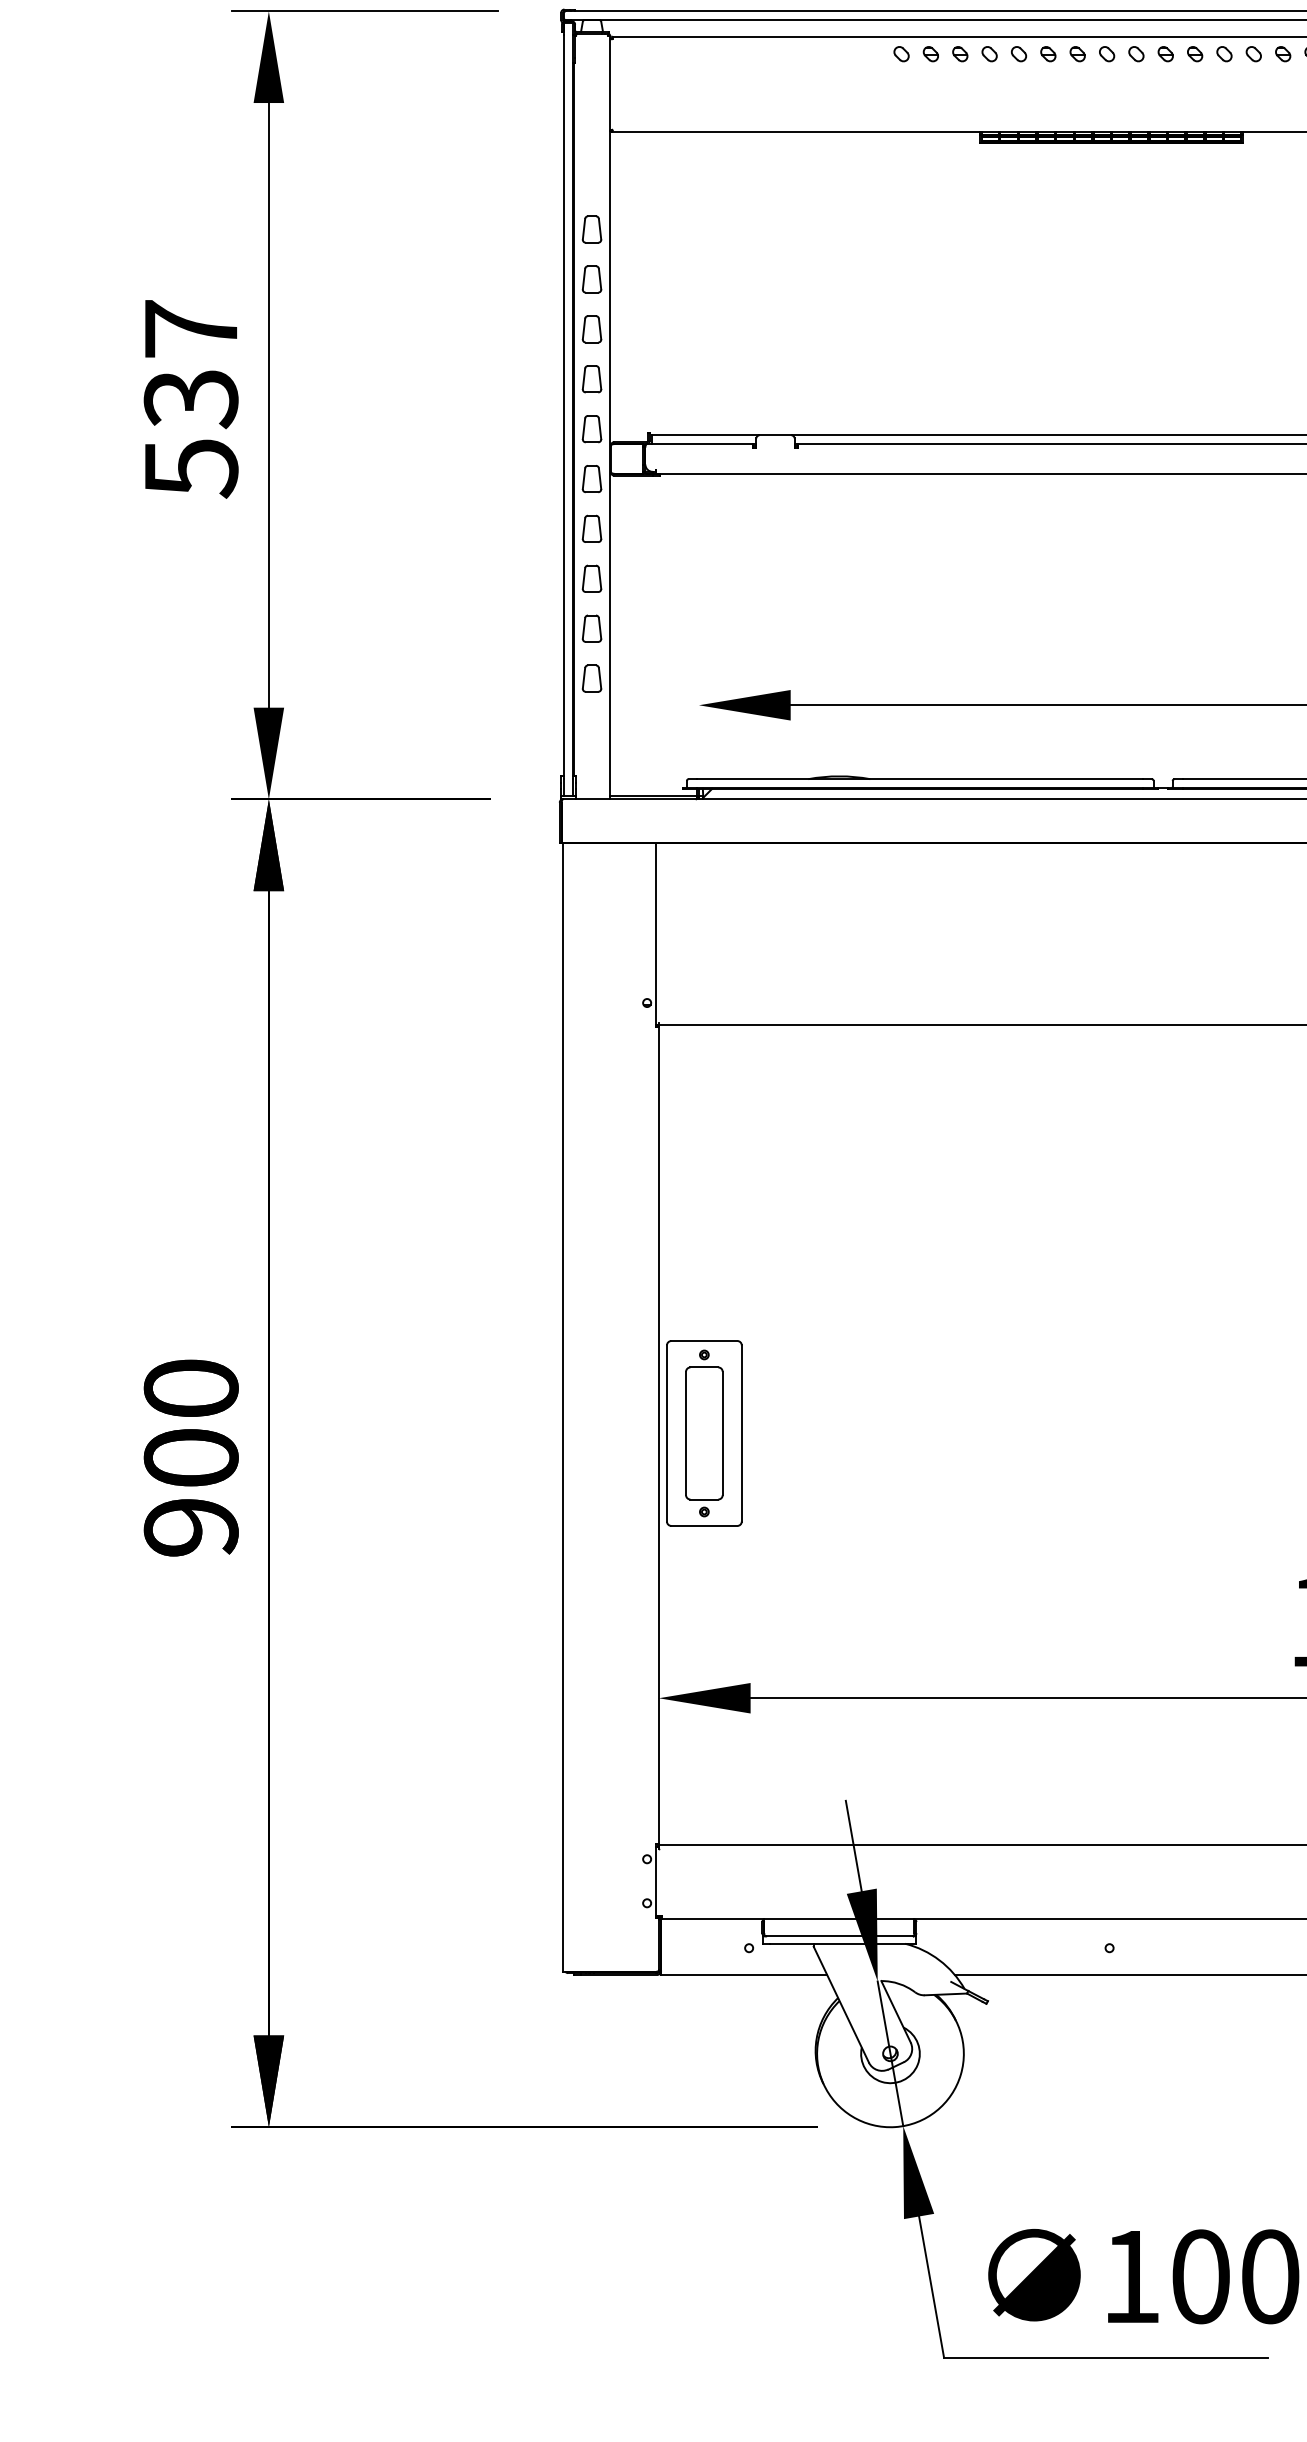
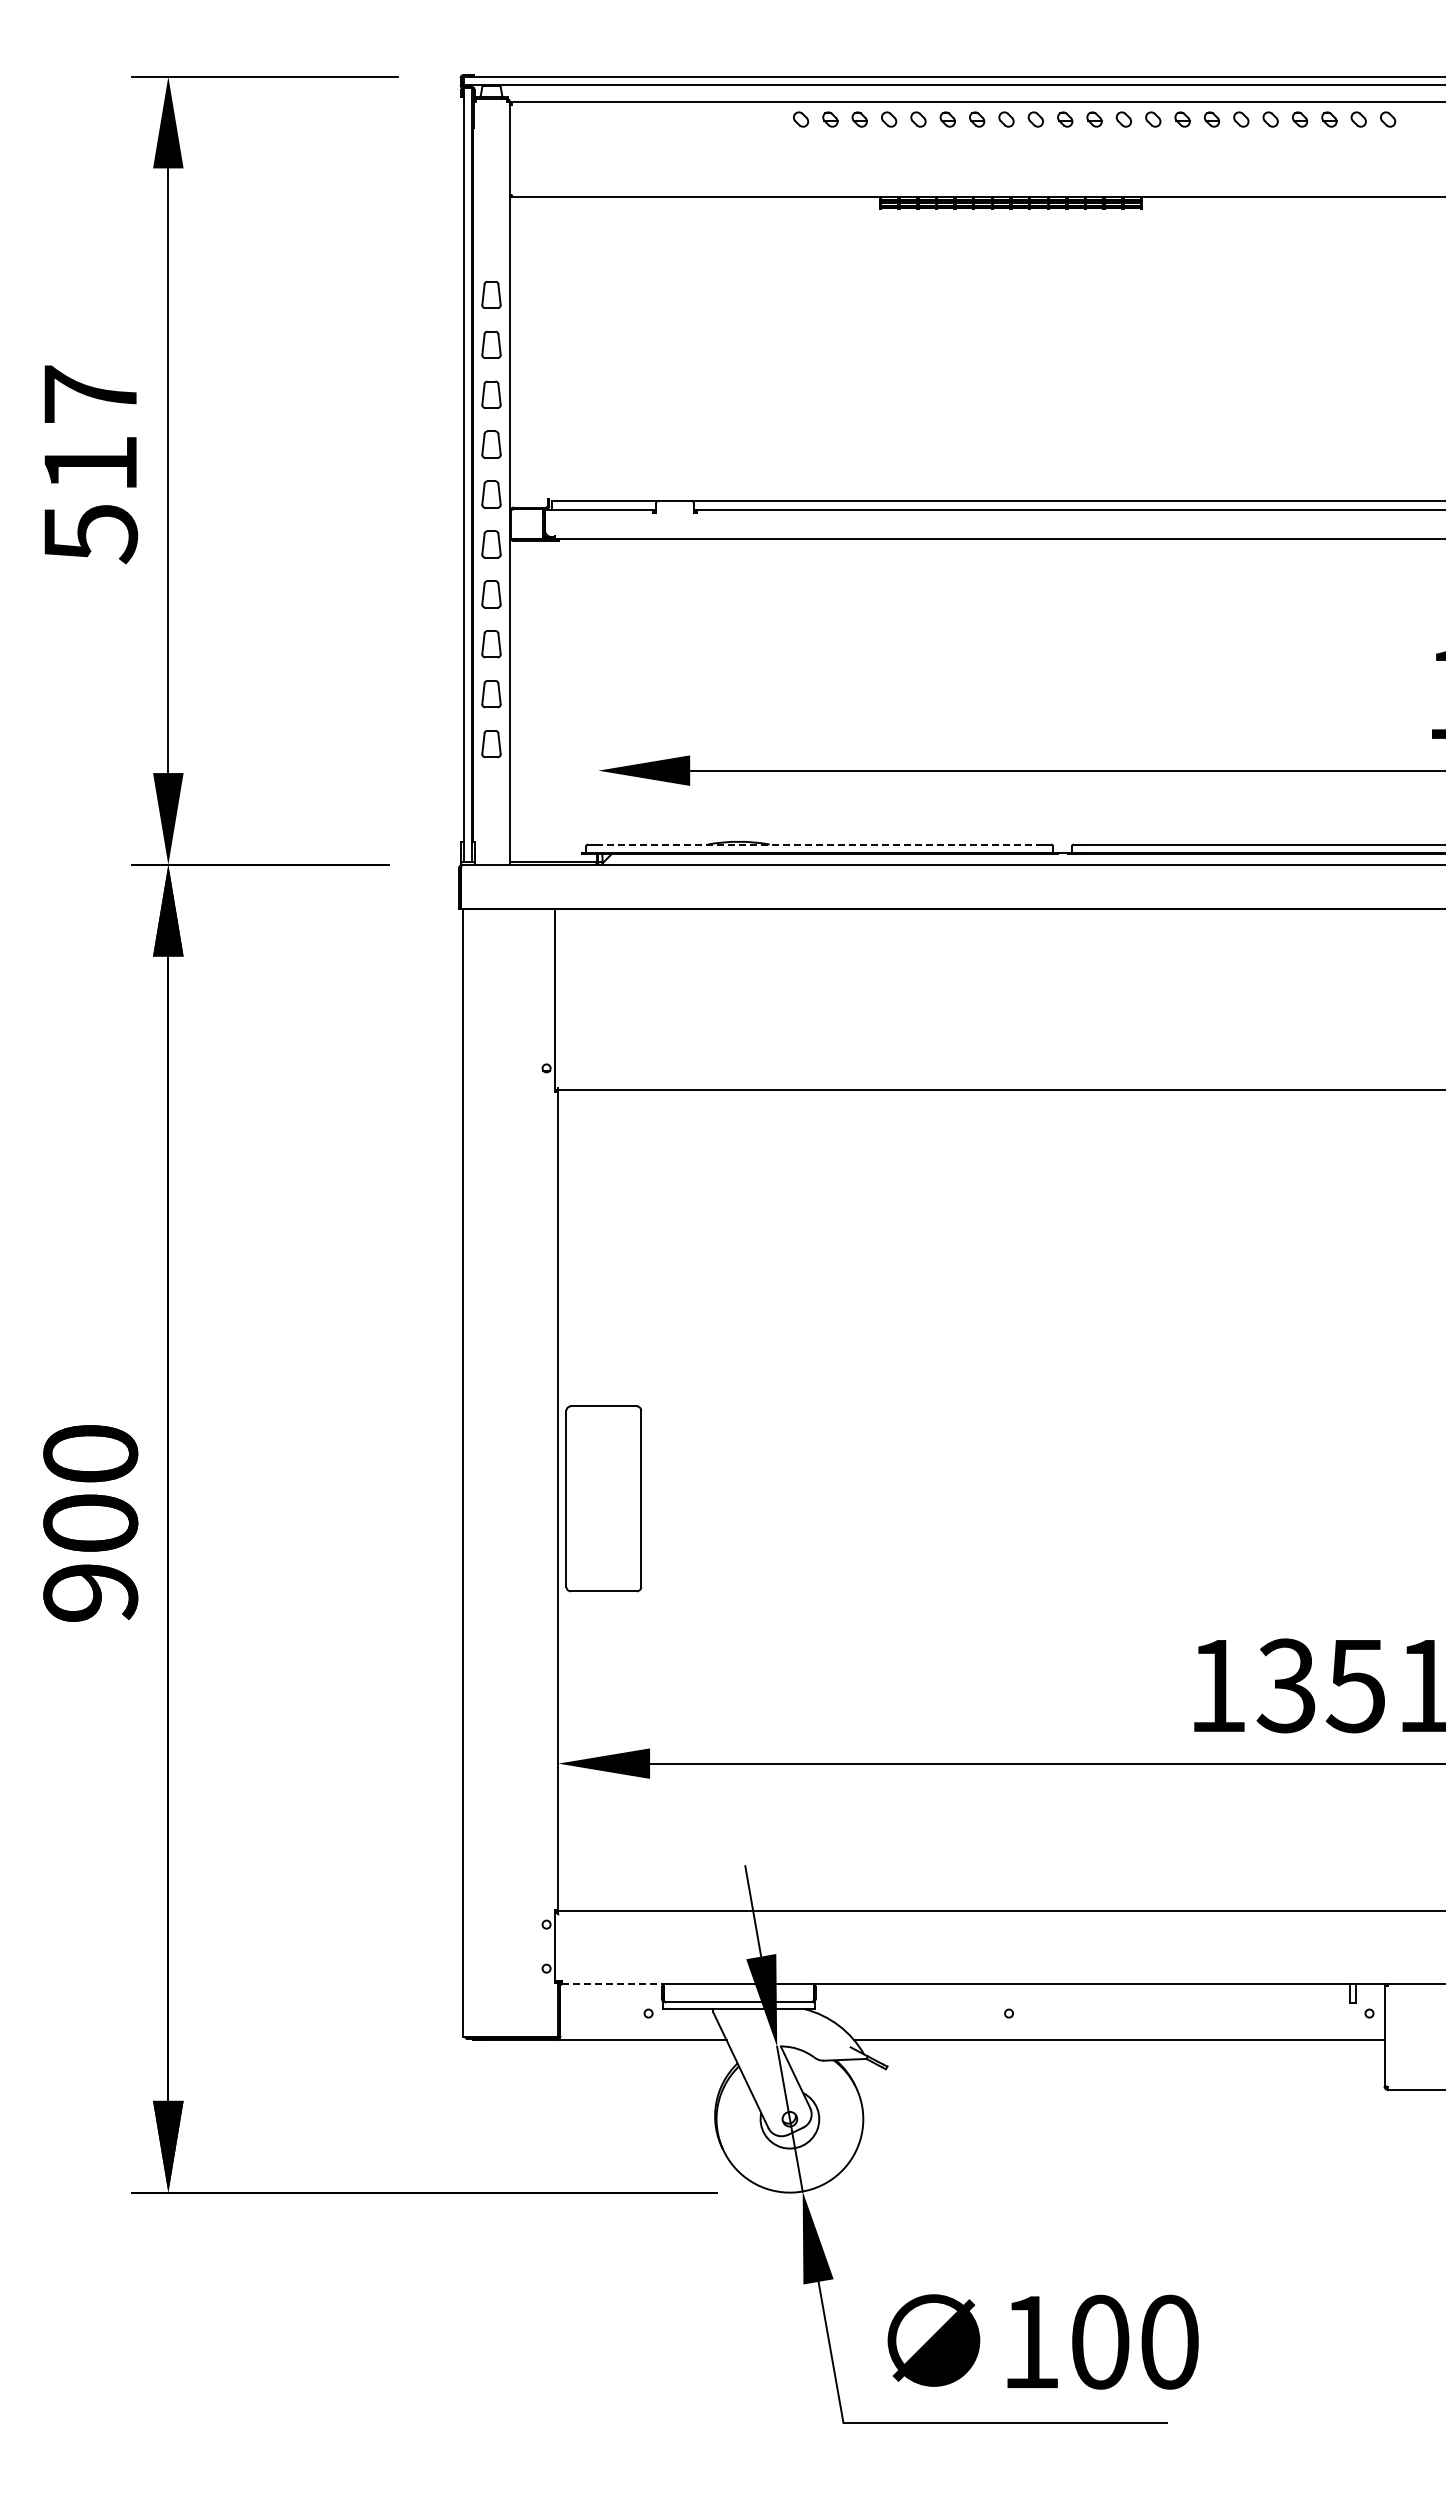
text: (191, 400) -> (90, 465), 537 -> 517
line: (920, 779) -> (819, 844), solid -> dashed
part: (704, 1433) -> (603, 1498), removed
line: (714, 1919) -> (613, 1984), solid -> dashed

